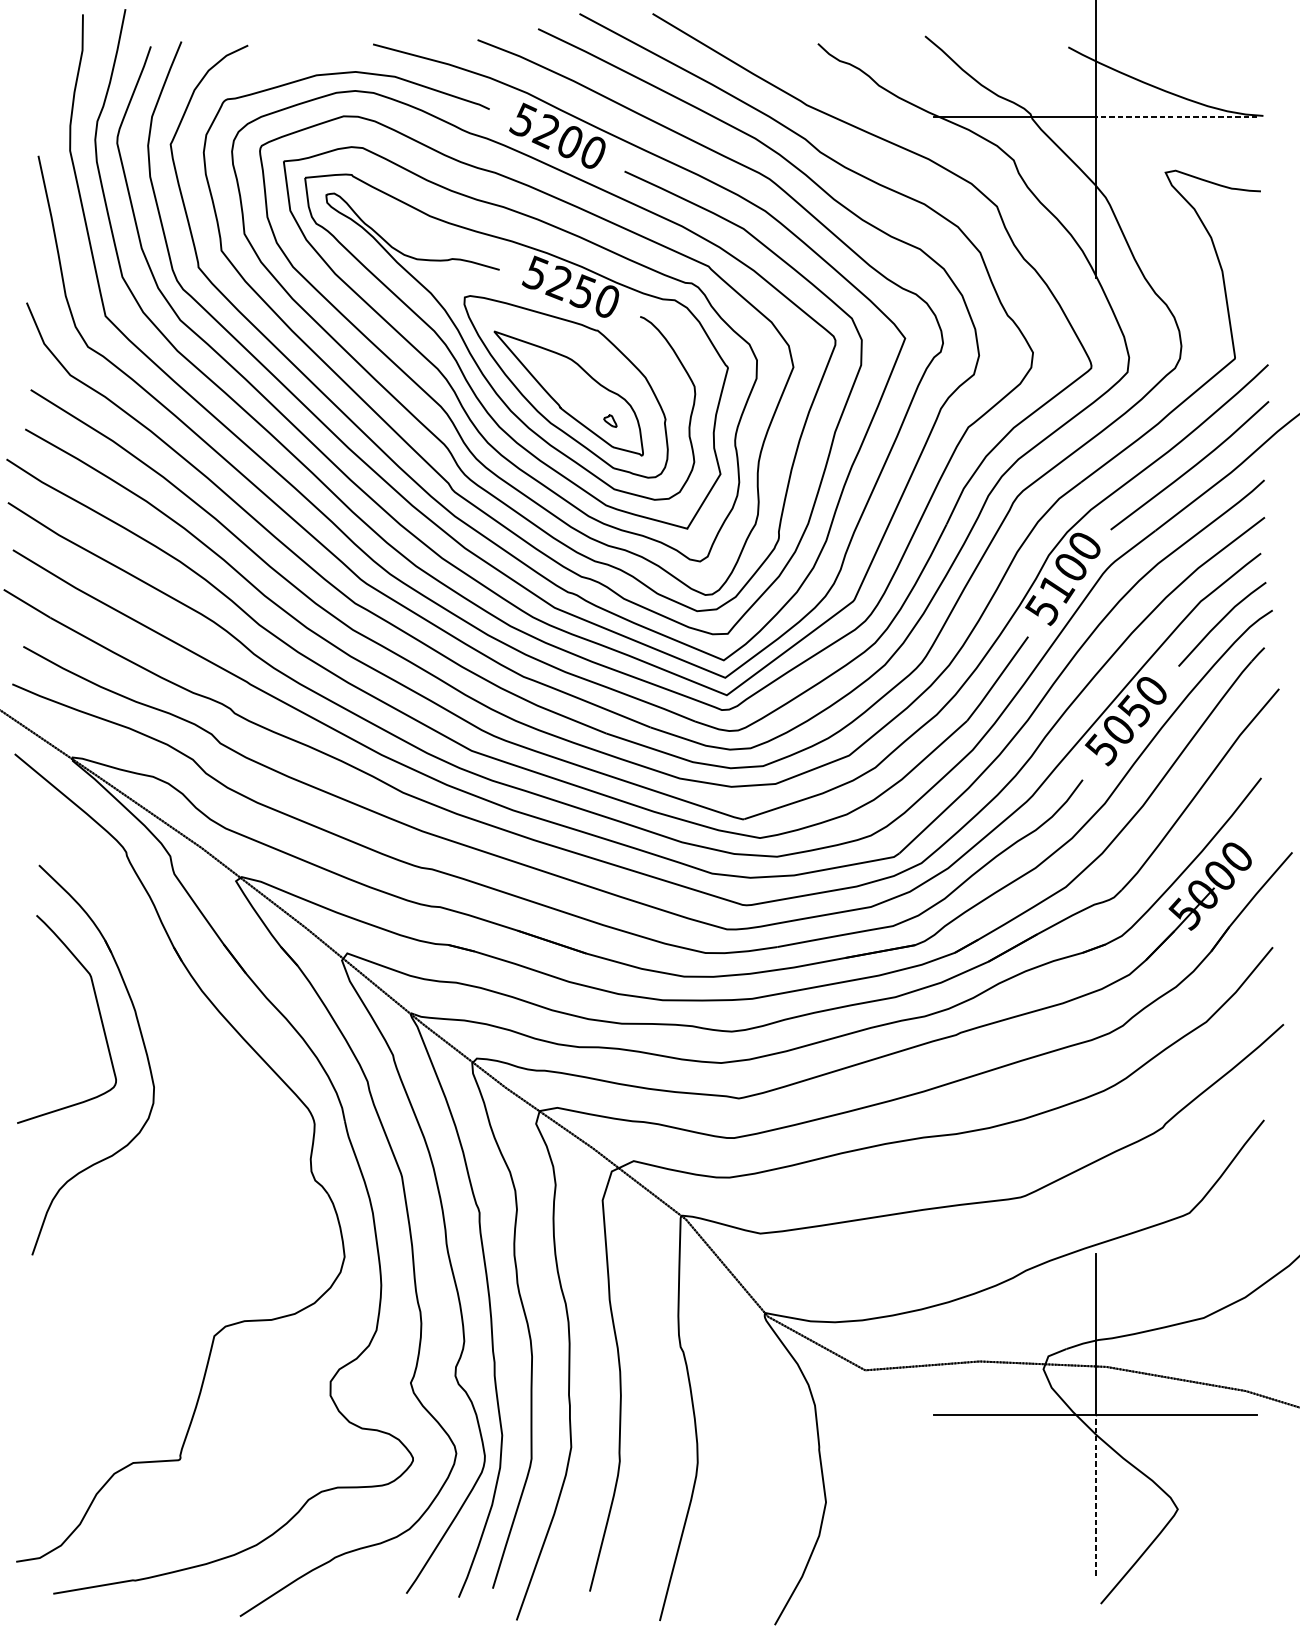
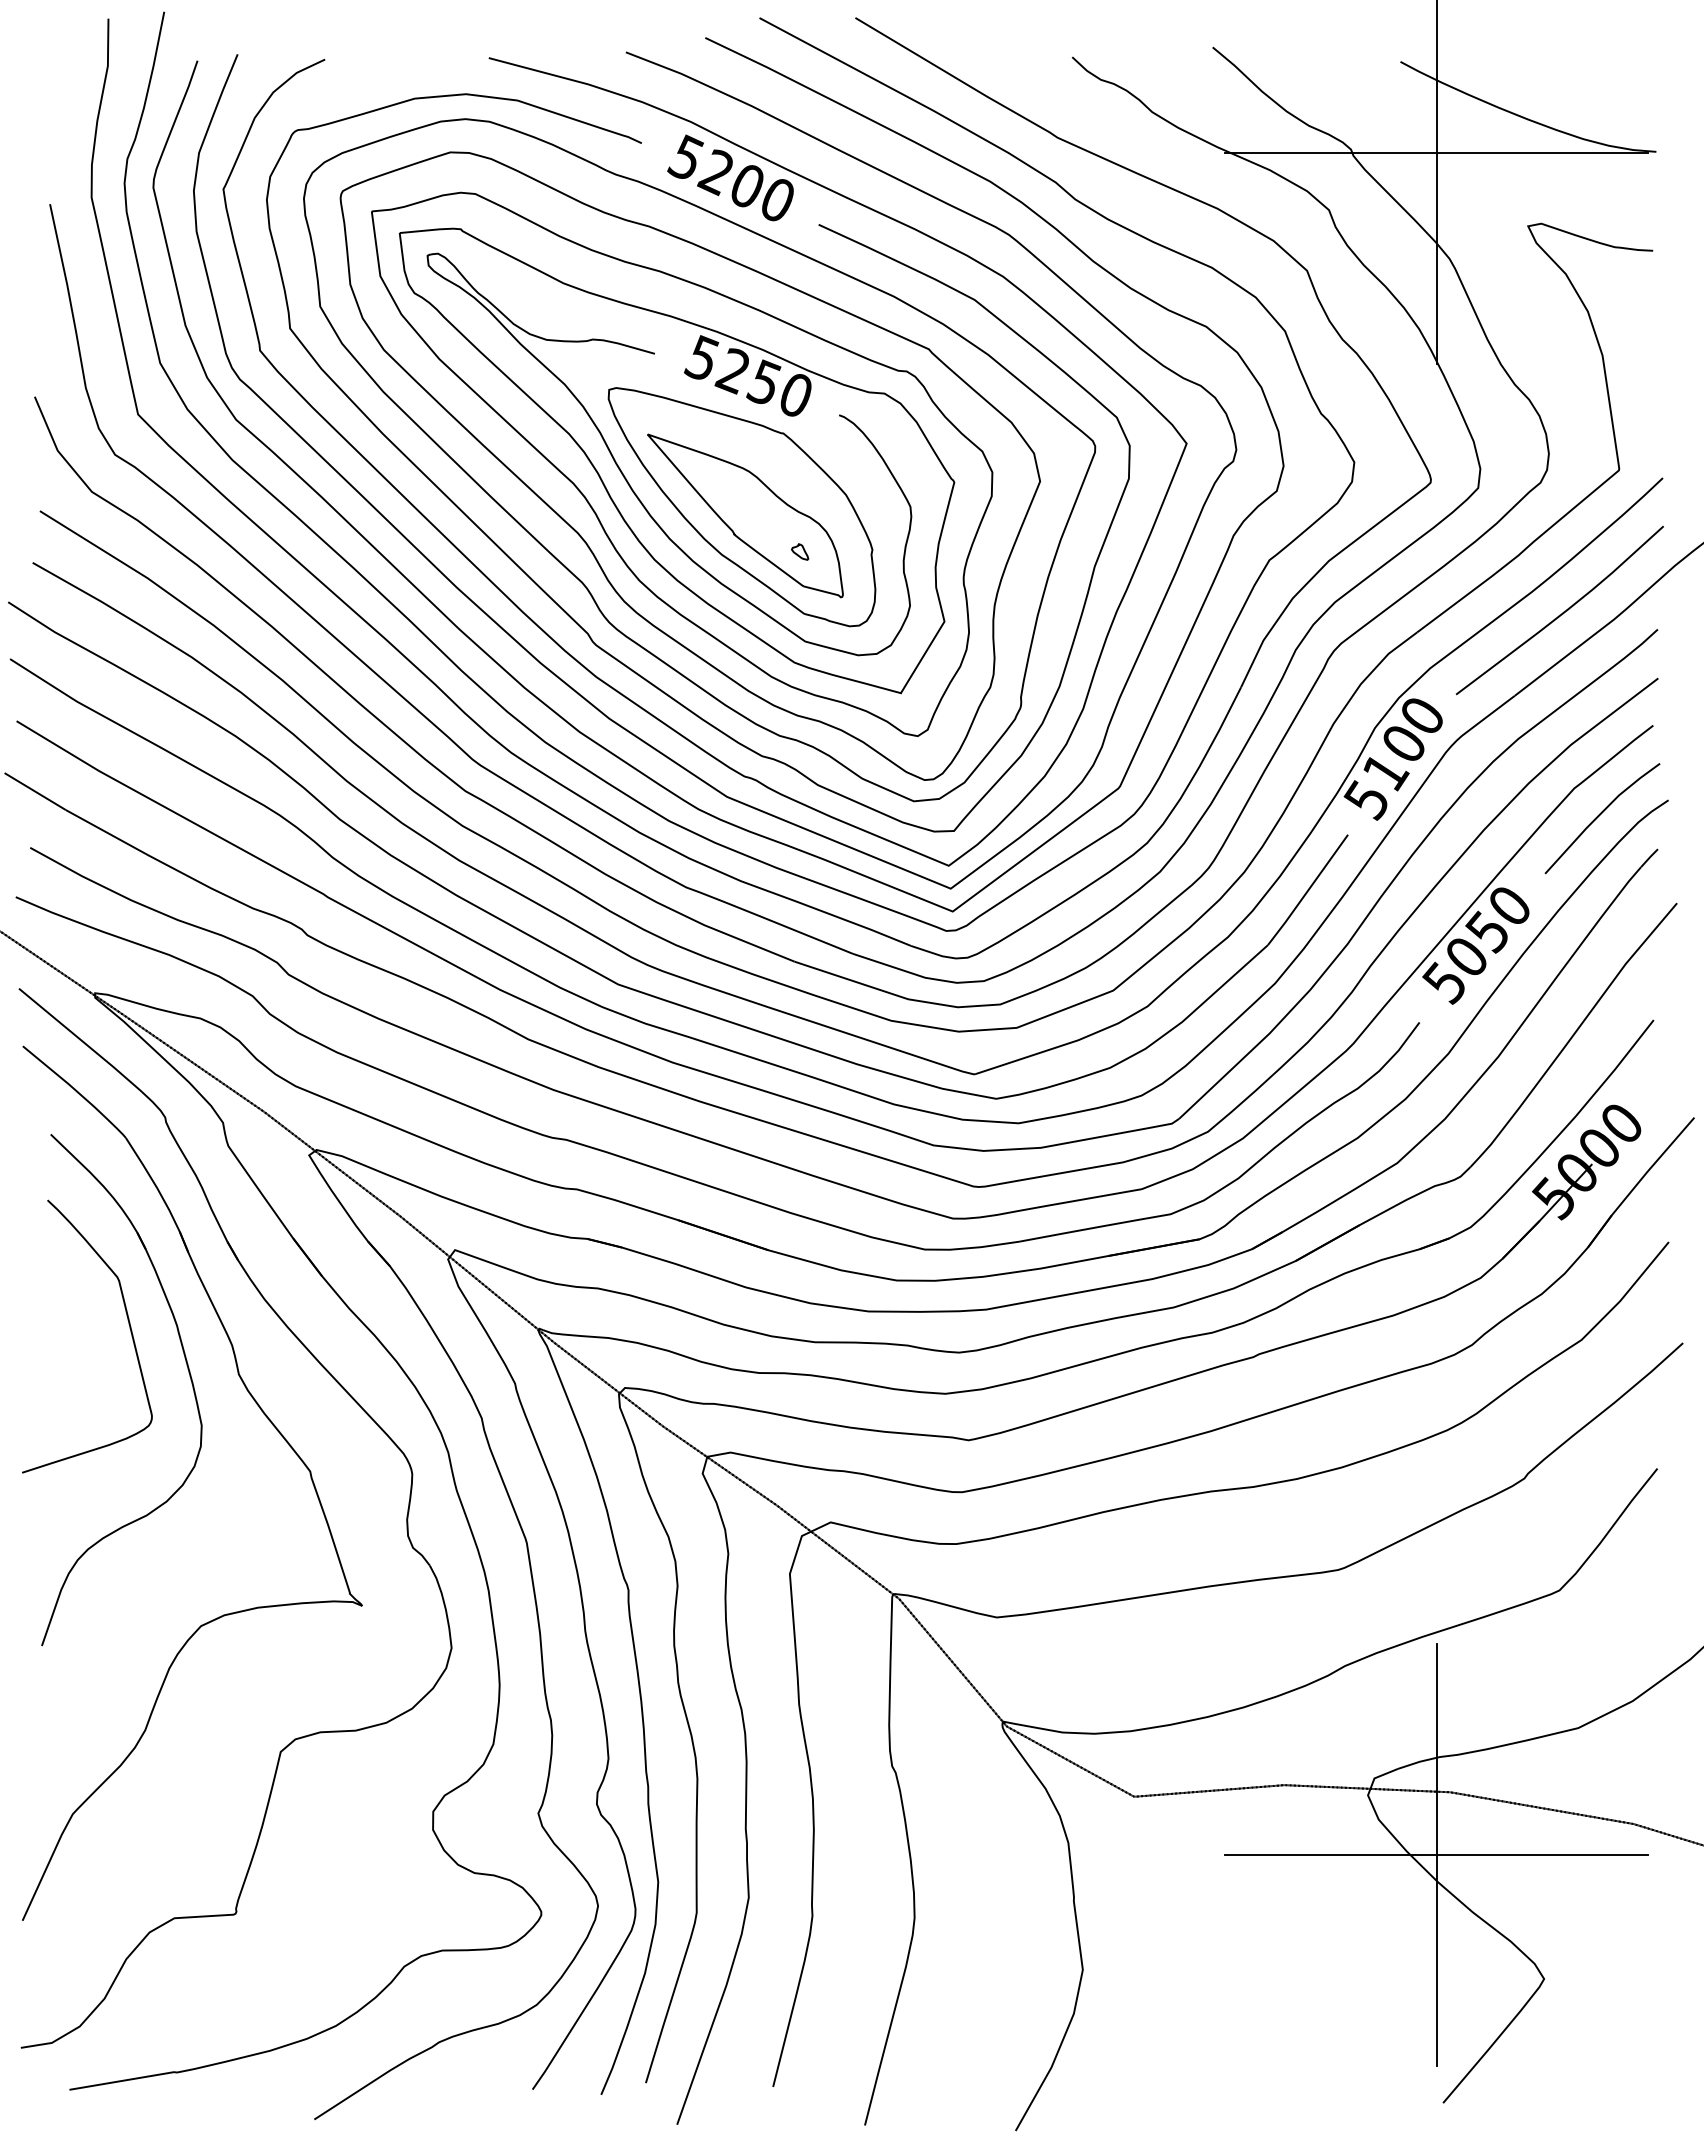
line: (1176, 117) -> (1542, 153), dashed -> solid
part: (205, 1083) -> (268, 1420), added
line: (1095, 1495) -> (1436, 1960), dashed -> solid

